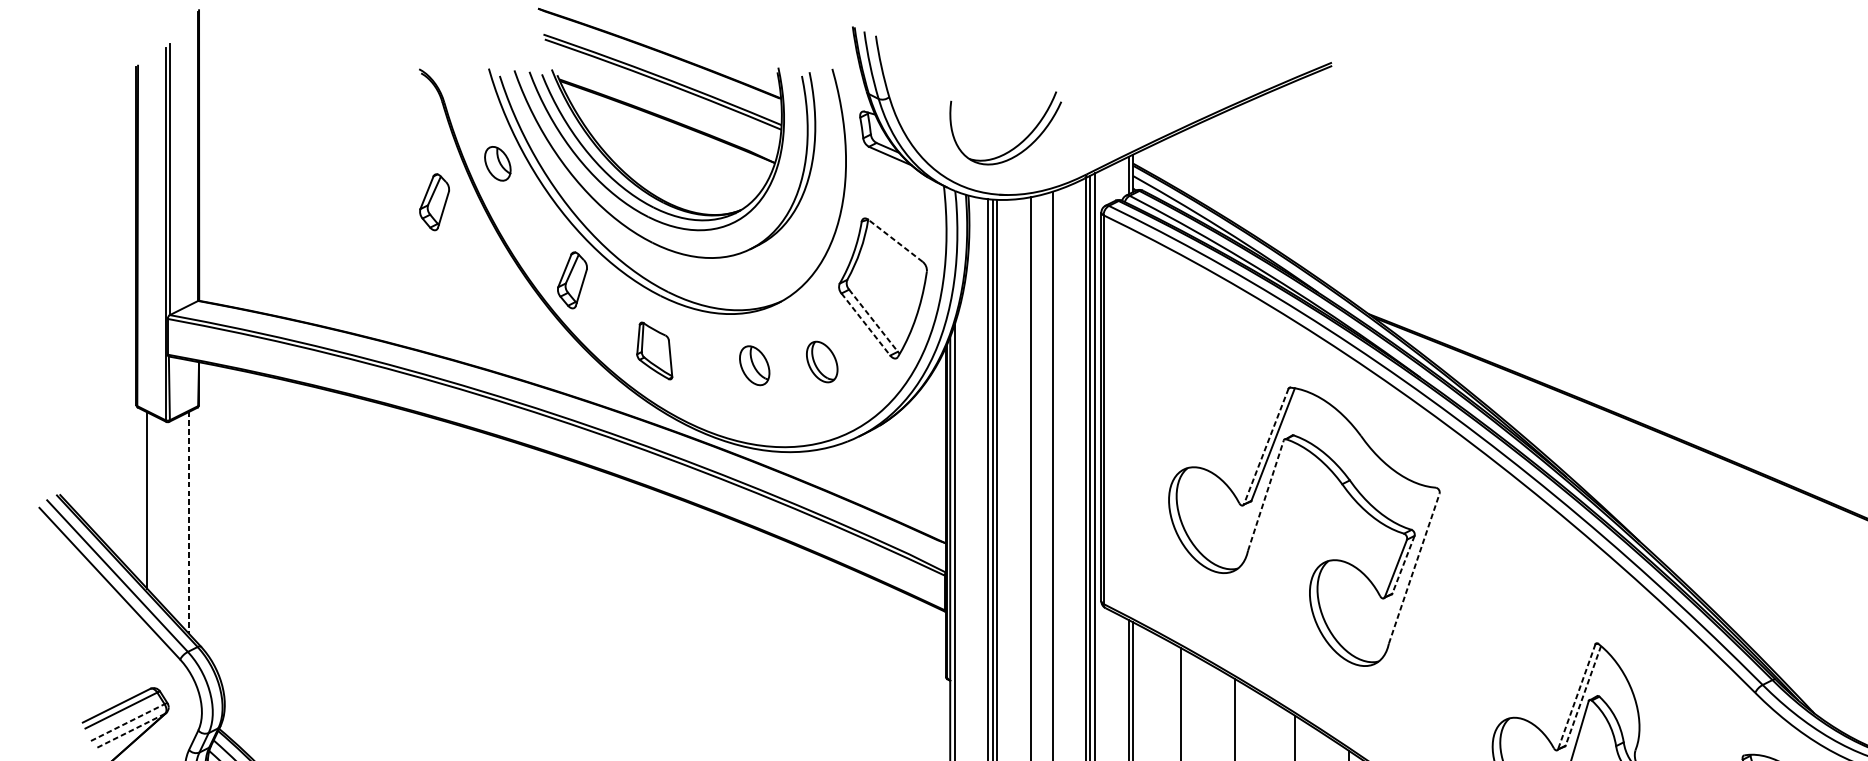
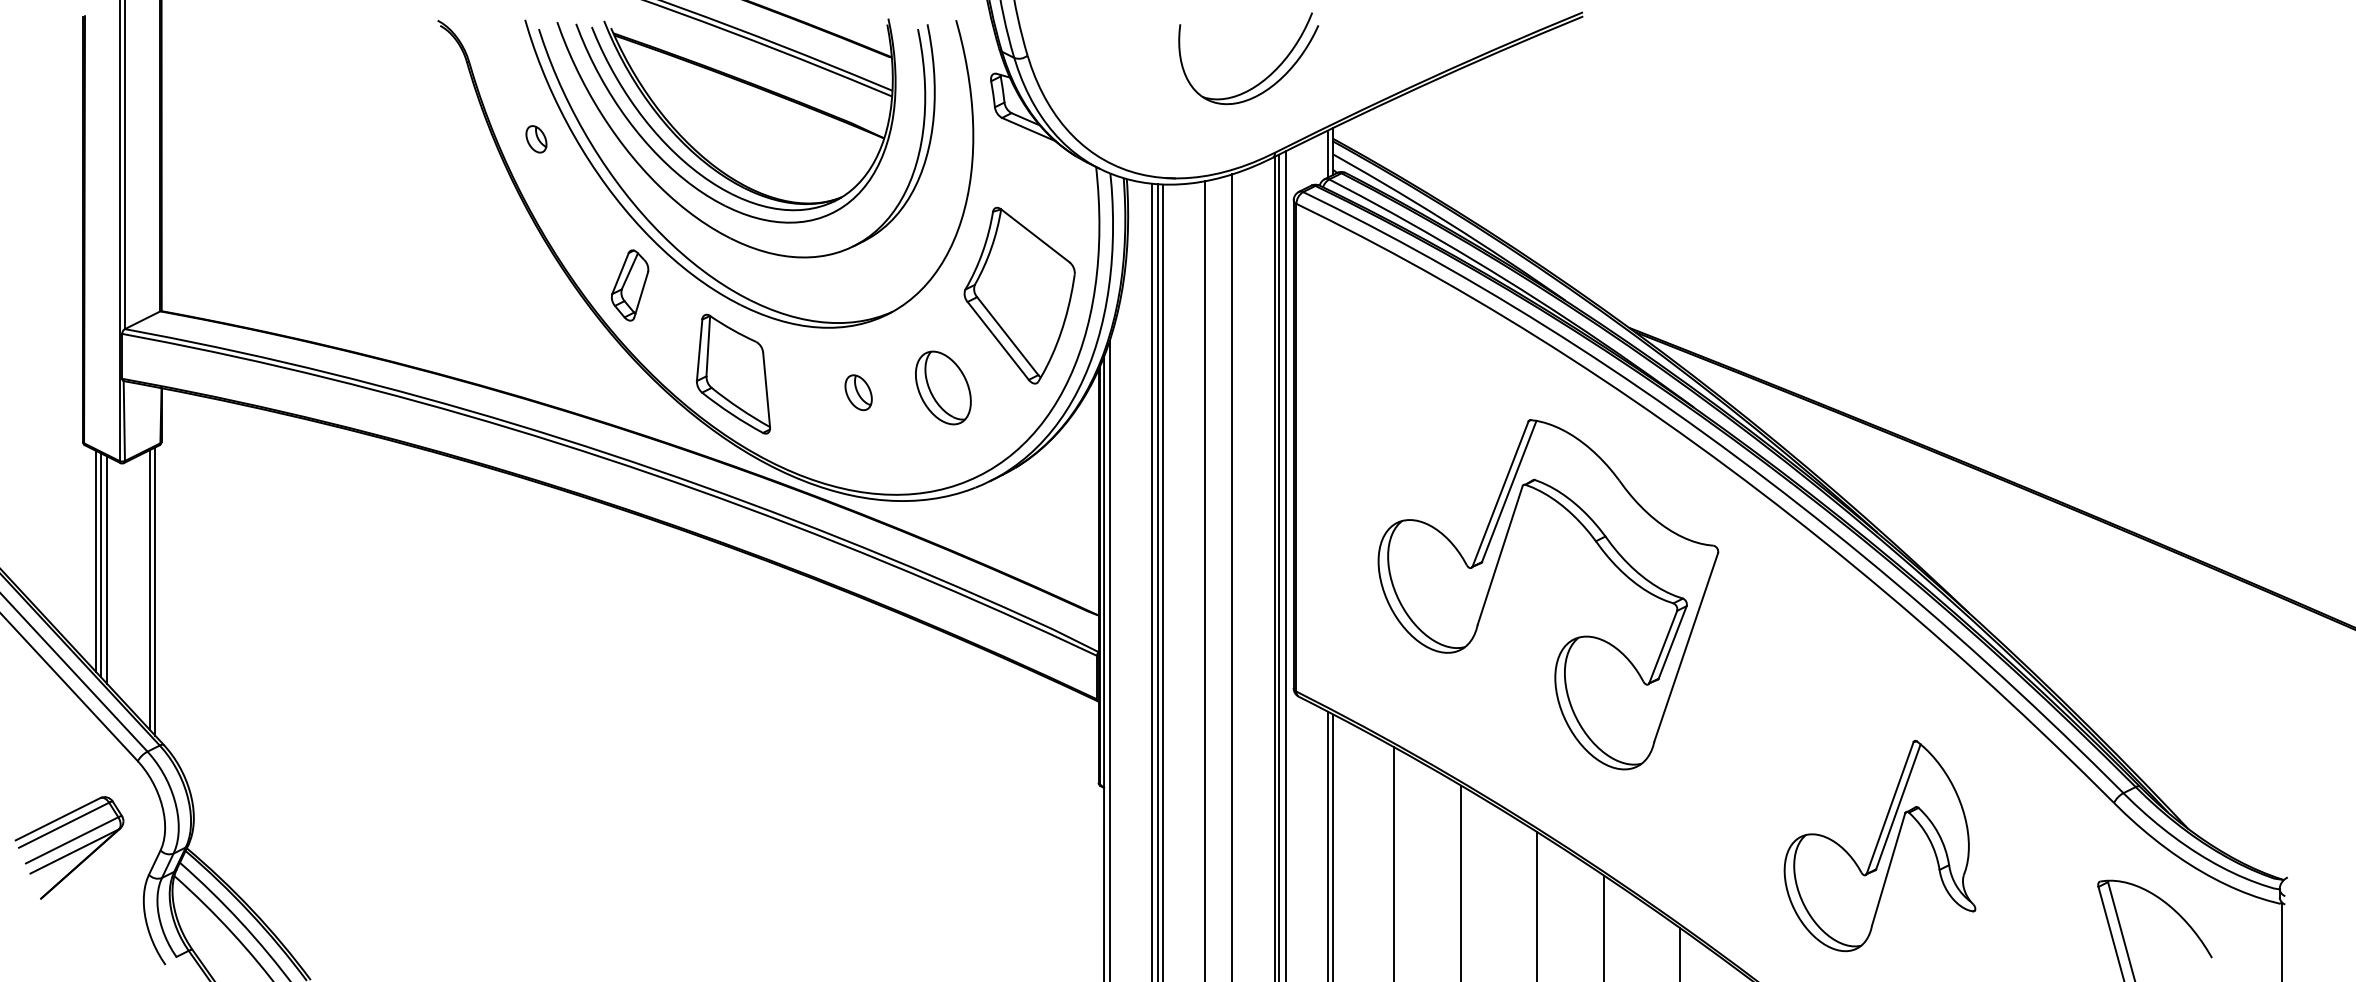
part: (1018, 144) -> (1264, 78), moved
part: (497, 163) -> (536, 139), size x0.62
part: (434, 202) -> (457, 187), removed
line: (894, 240) -> (1034, 235), dashed -> solid
line: (873, 321) -> (1007, 336), dashed -> solid
line: (866, 324) -> (998, 340), dashed -> solid
part: (654, 350) -> (732, 373), size x1.67
part: (822, 361) -> (943, 387), size x1.43
part: (754, 365) -> (858, 392), size x0.71
line: (1266, 446) -> (1500, 494), dashed -> solid
line: (1266, 495) -> (1500, 555), dashed -> solid
line: (150, 503) -> (100, 565), added
line: (155, 506) -> (107, 569), added
line: (189, 522) -> (149, 589), dashed -> solid
line: (194, 524) -> (155, 591), added
line: (1403, 564) -> (1672, 642), dashed -> solid
line: (1414, 568) -> (1686, 646), dashed -> solid
line: (1583, 696) -> (1898, 807), dashed -> solid
line: (1576, 697) -> (1889, 808), dashed -> solid
line: (128, 722) -> (72, 840), dashed -> solid
line: (129, 731) -> (74, 851), dashed -> solid

